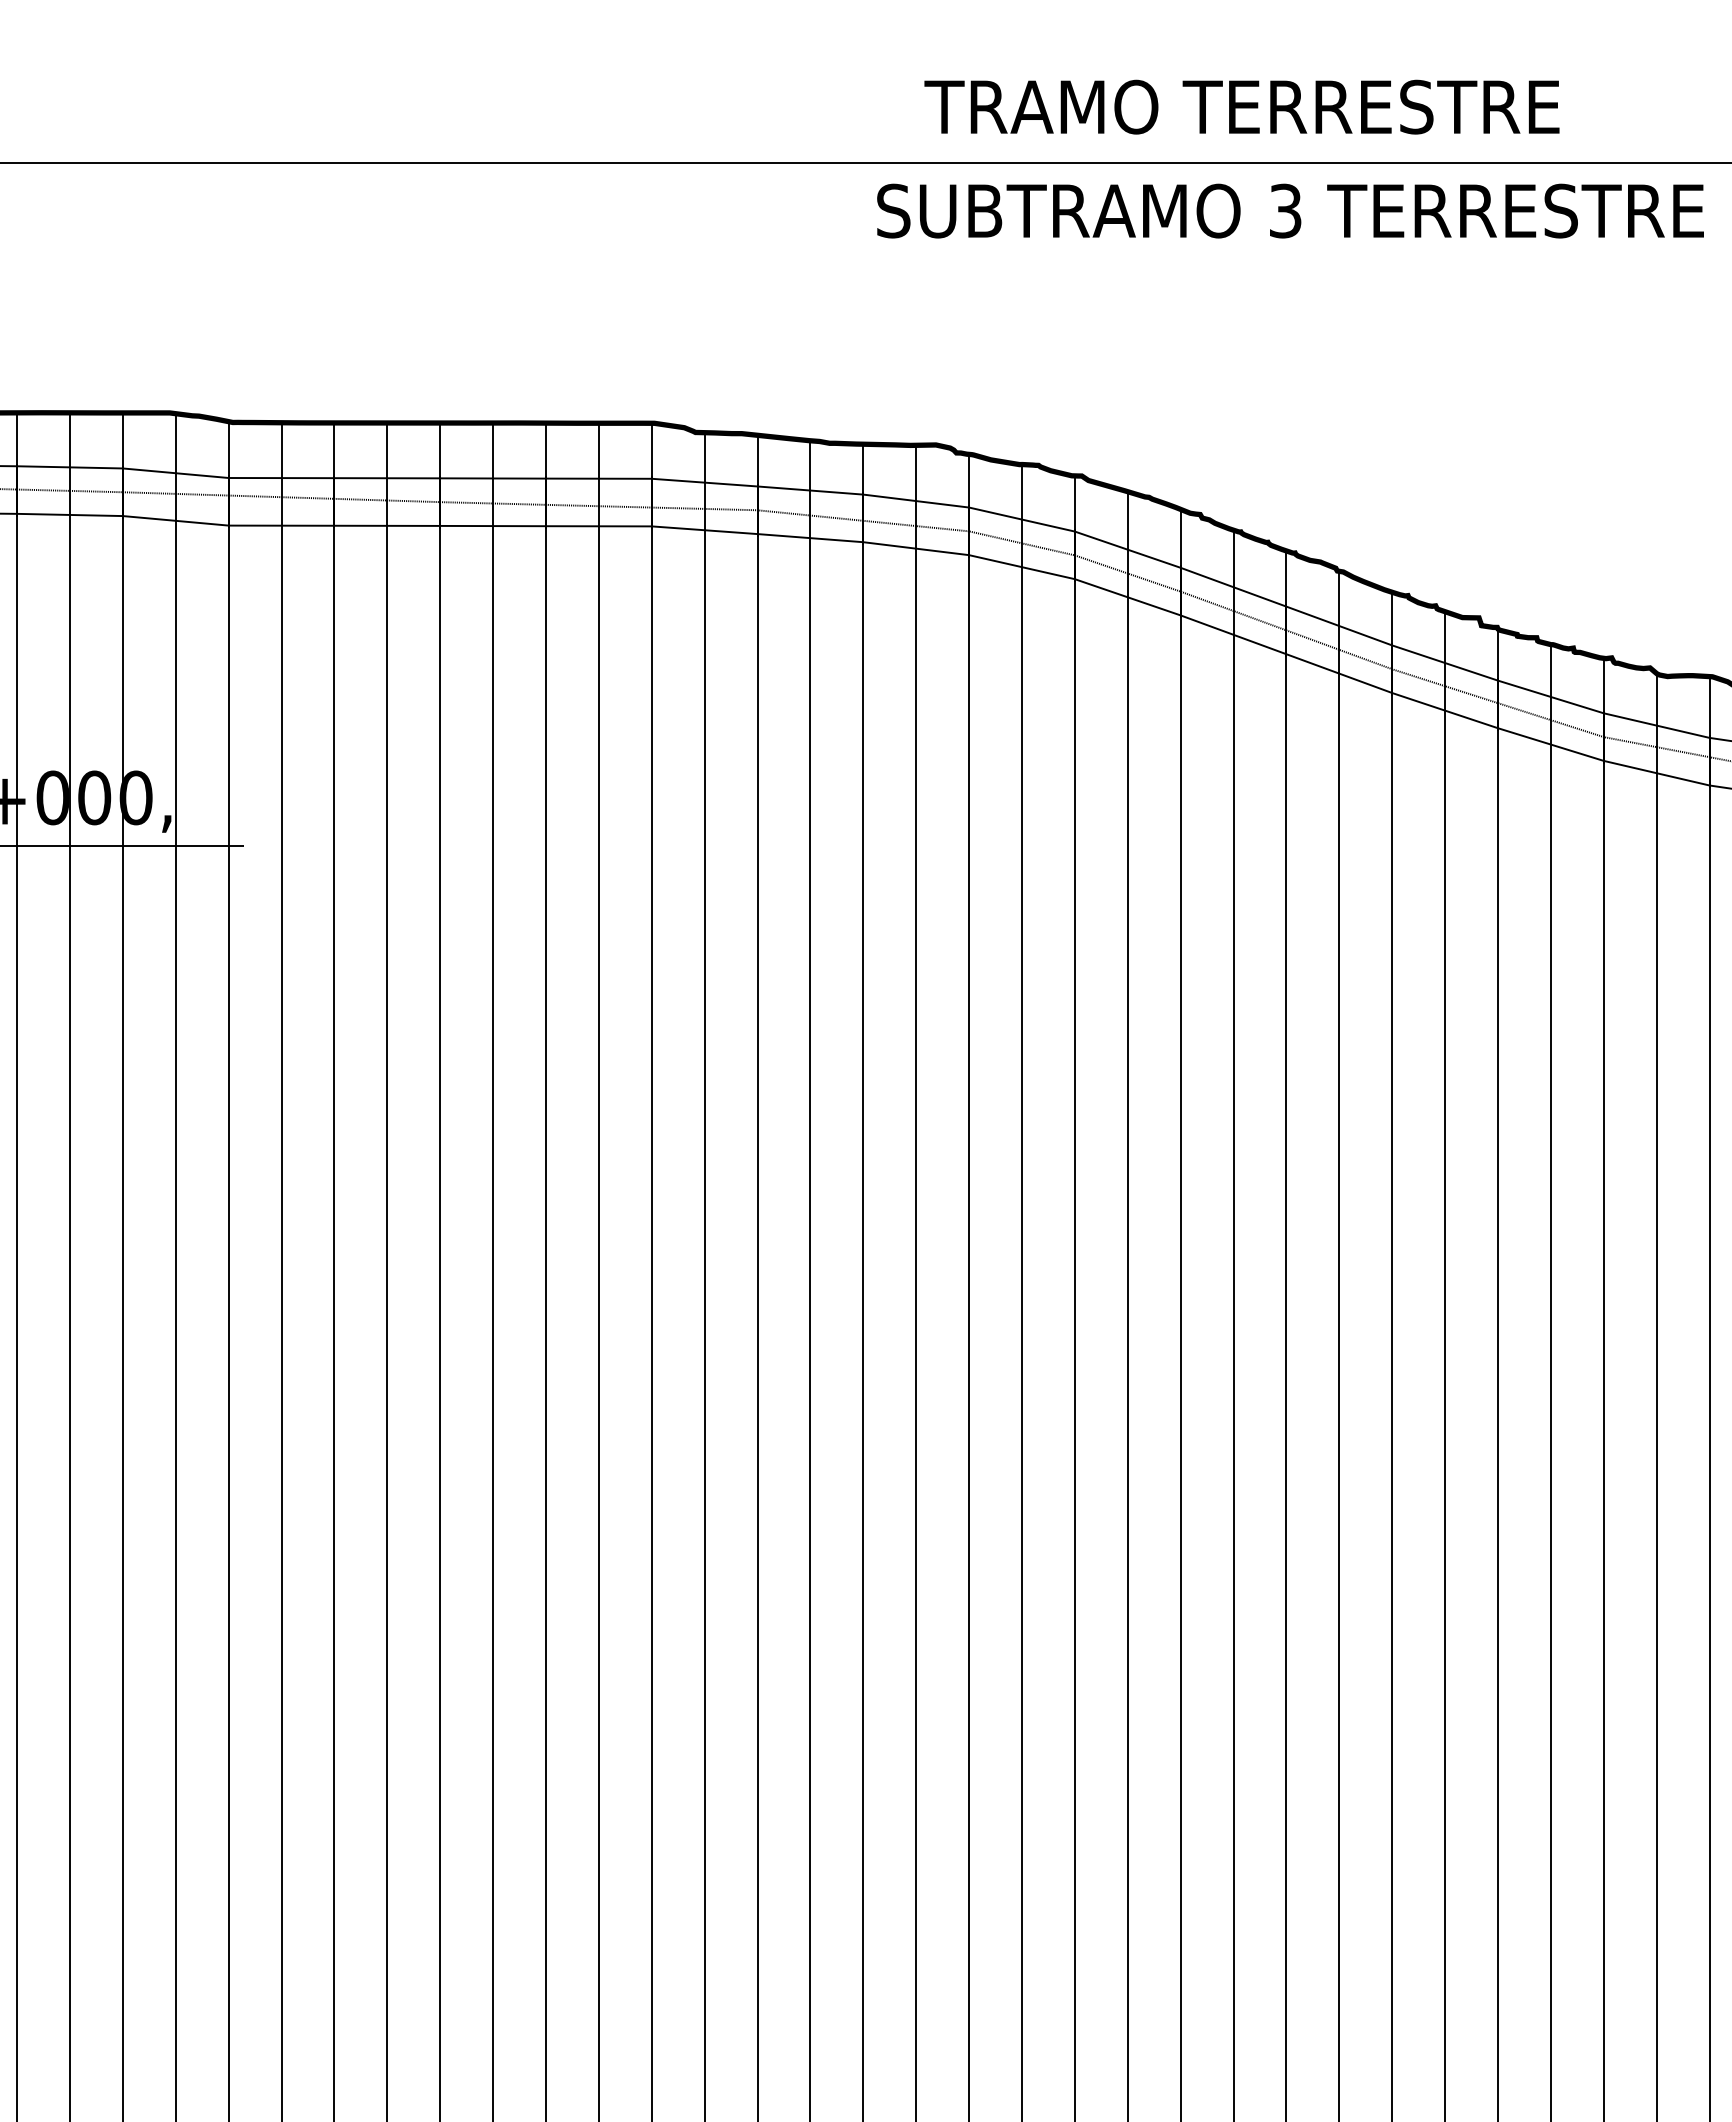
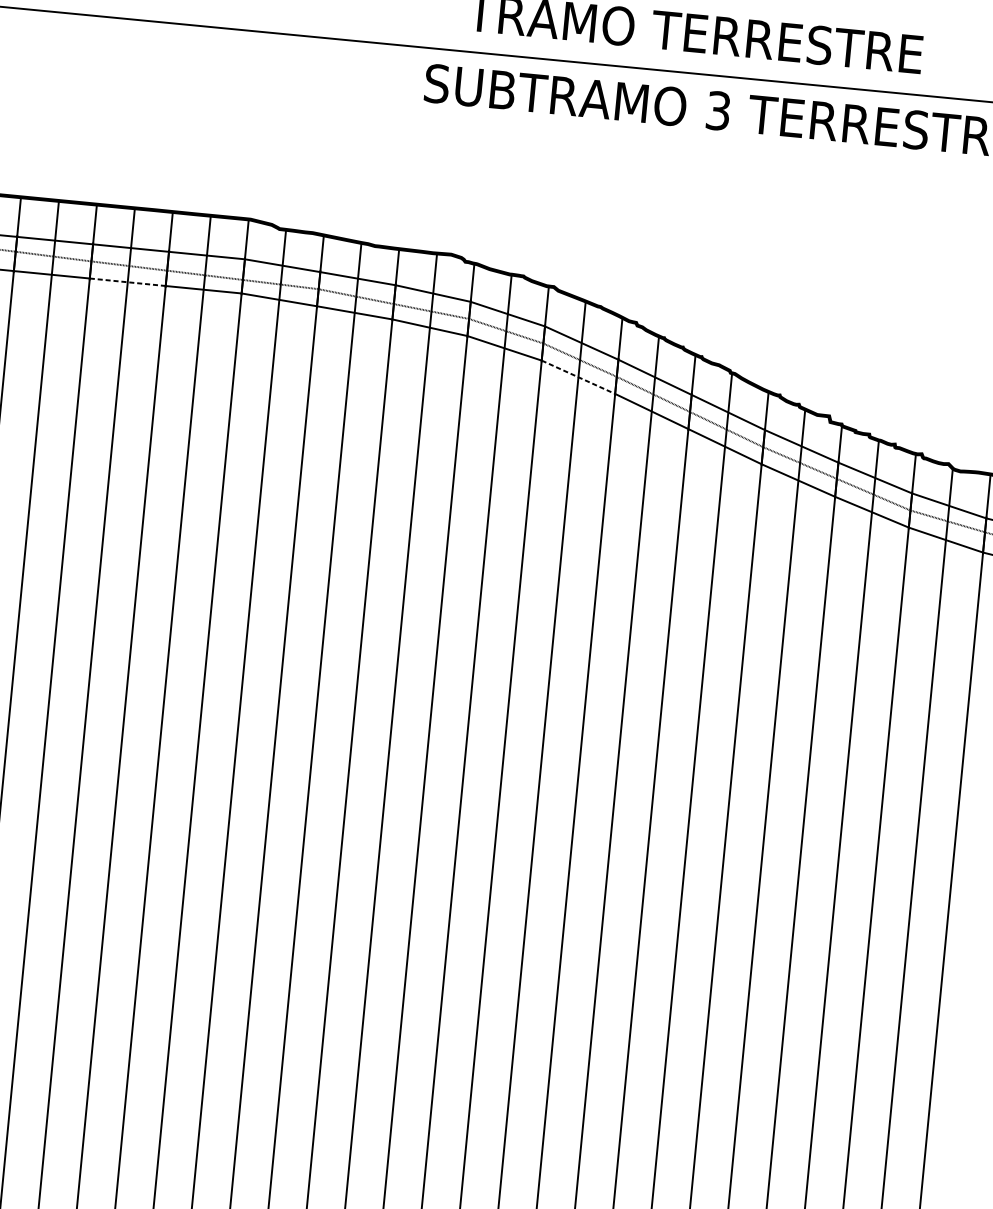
line: (493, 526) -> (128, 282), solid -> dashed
line: (1127, 597) -> (578, 377), solid -> dashed

